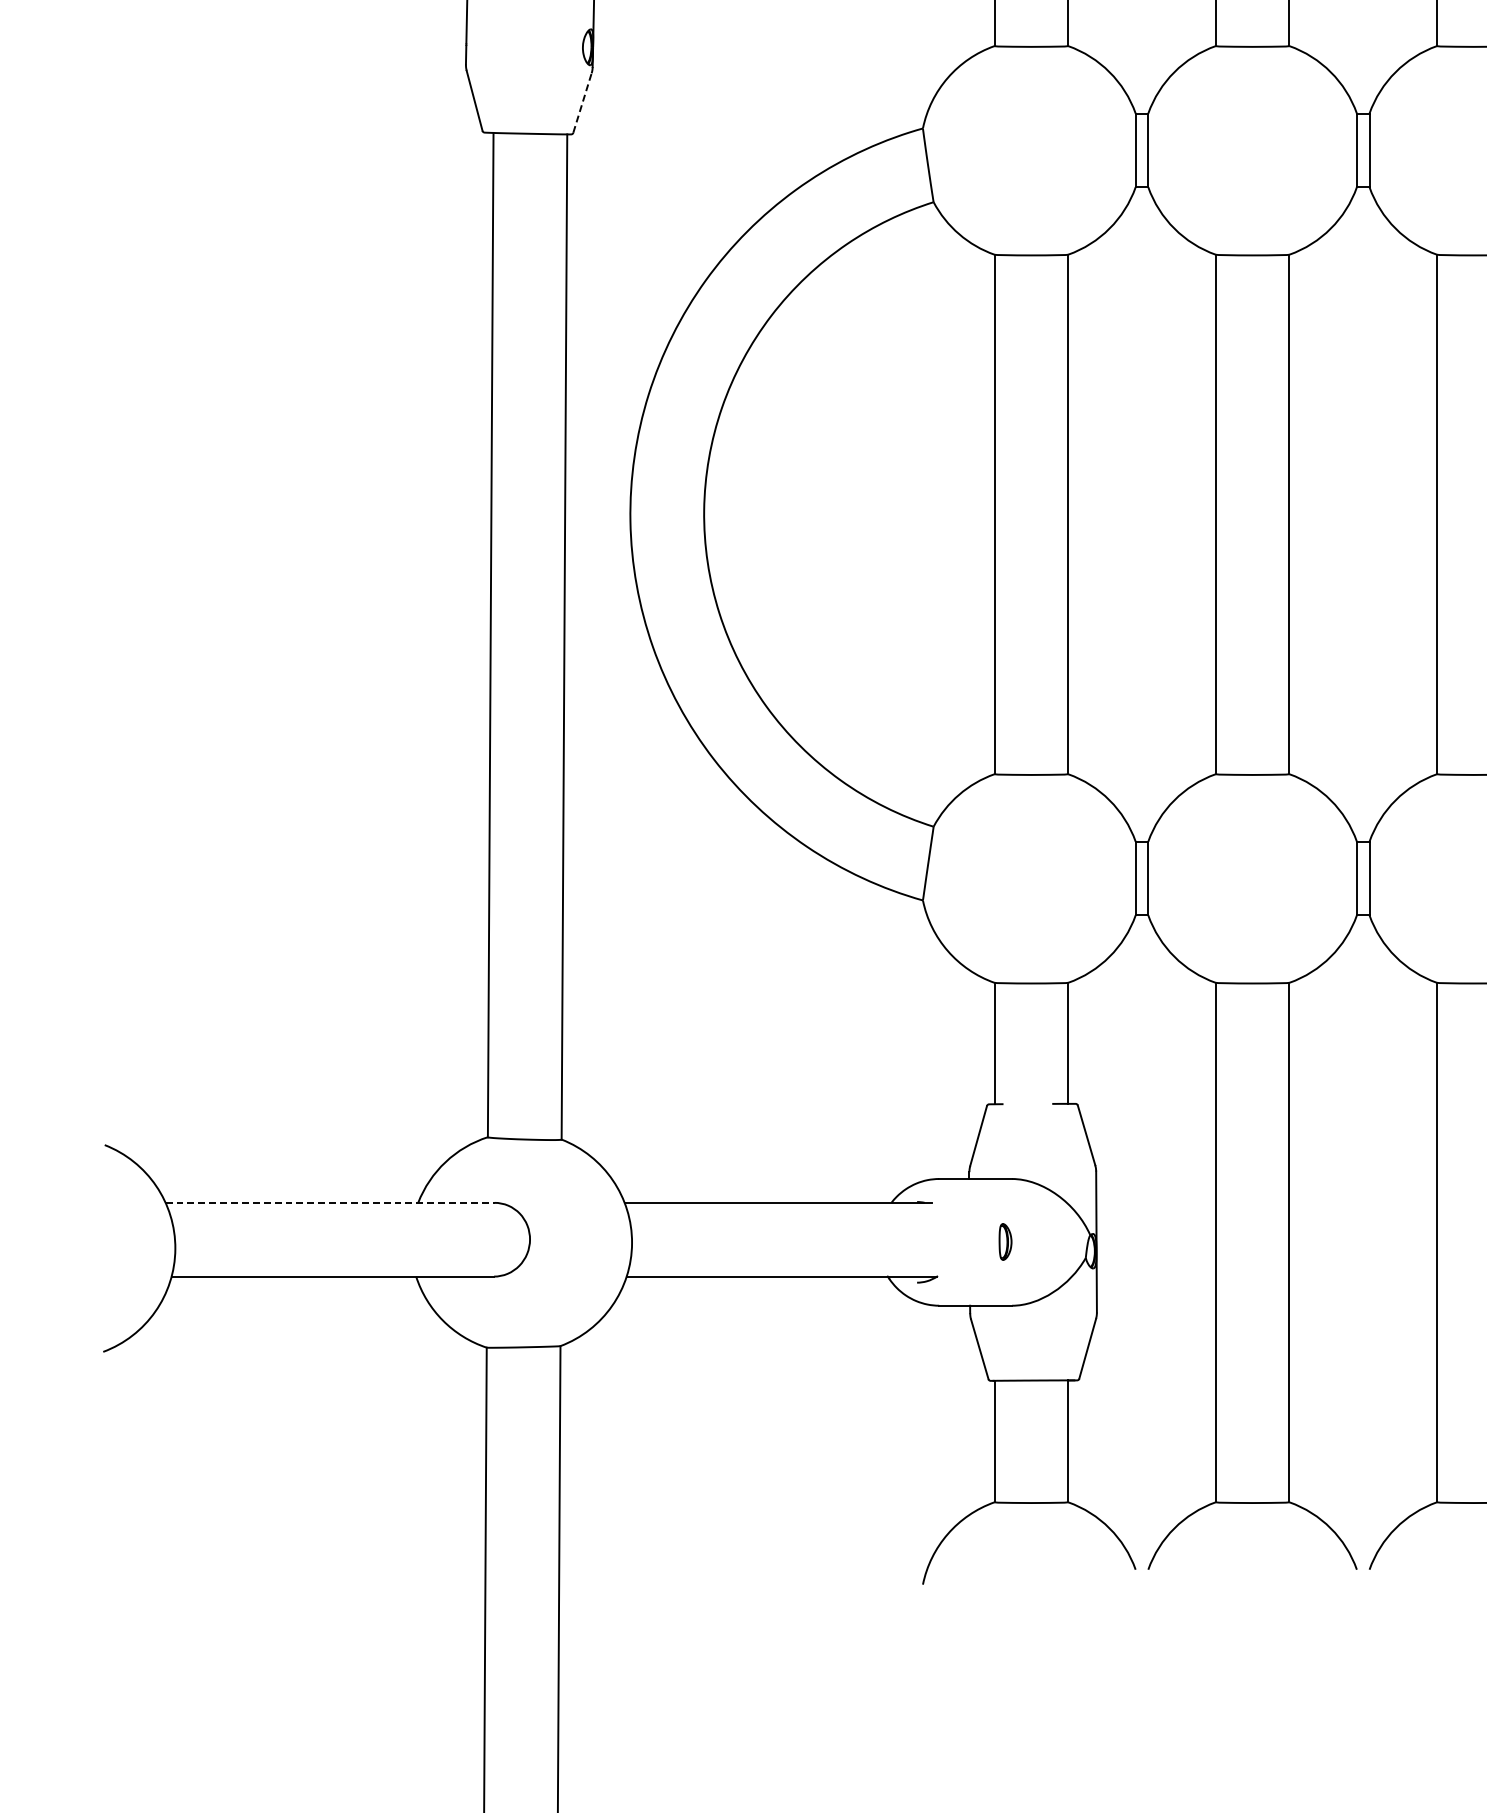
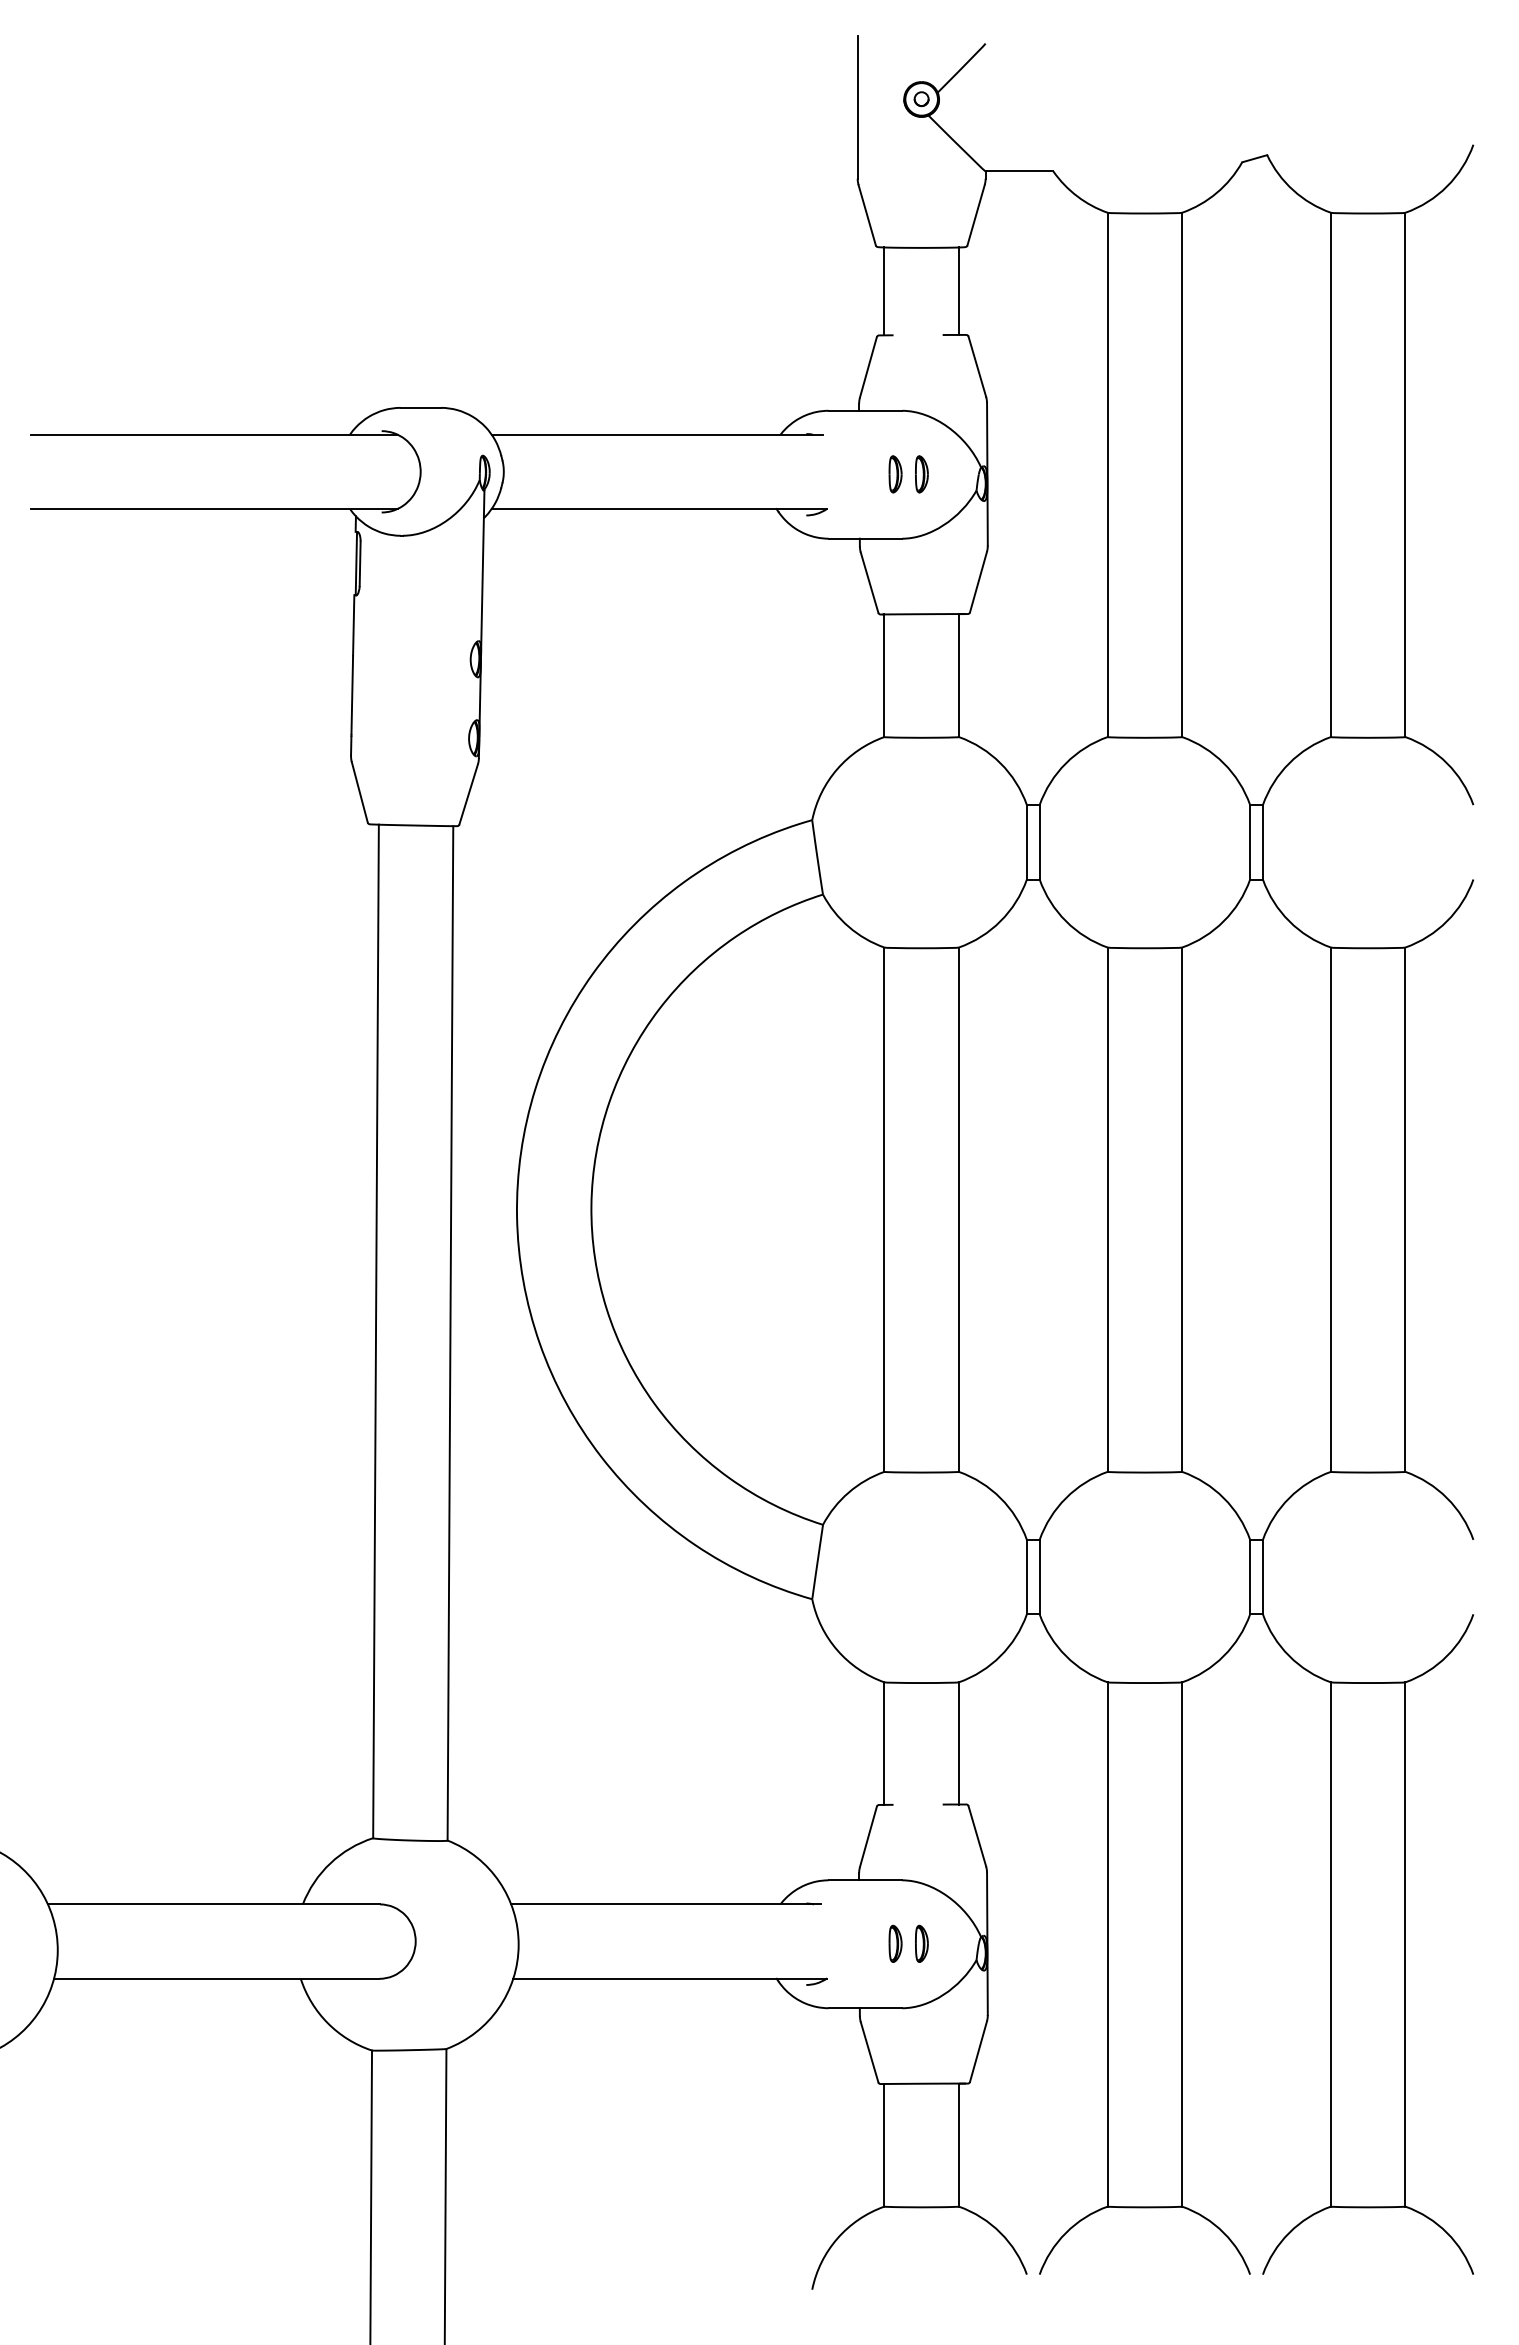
line: (582, 103) -> (468, 794), dashed -> solid
line: (330, 1202) -> (214, 1904), dashed -> solid
part: (1031, 1241) -> (921, 1943), added

